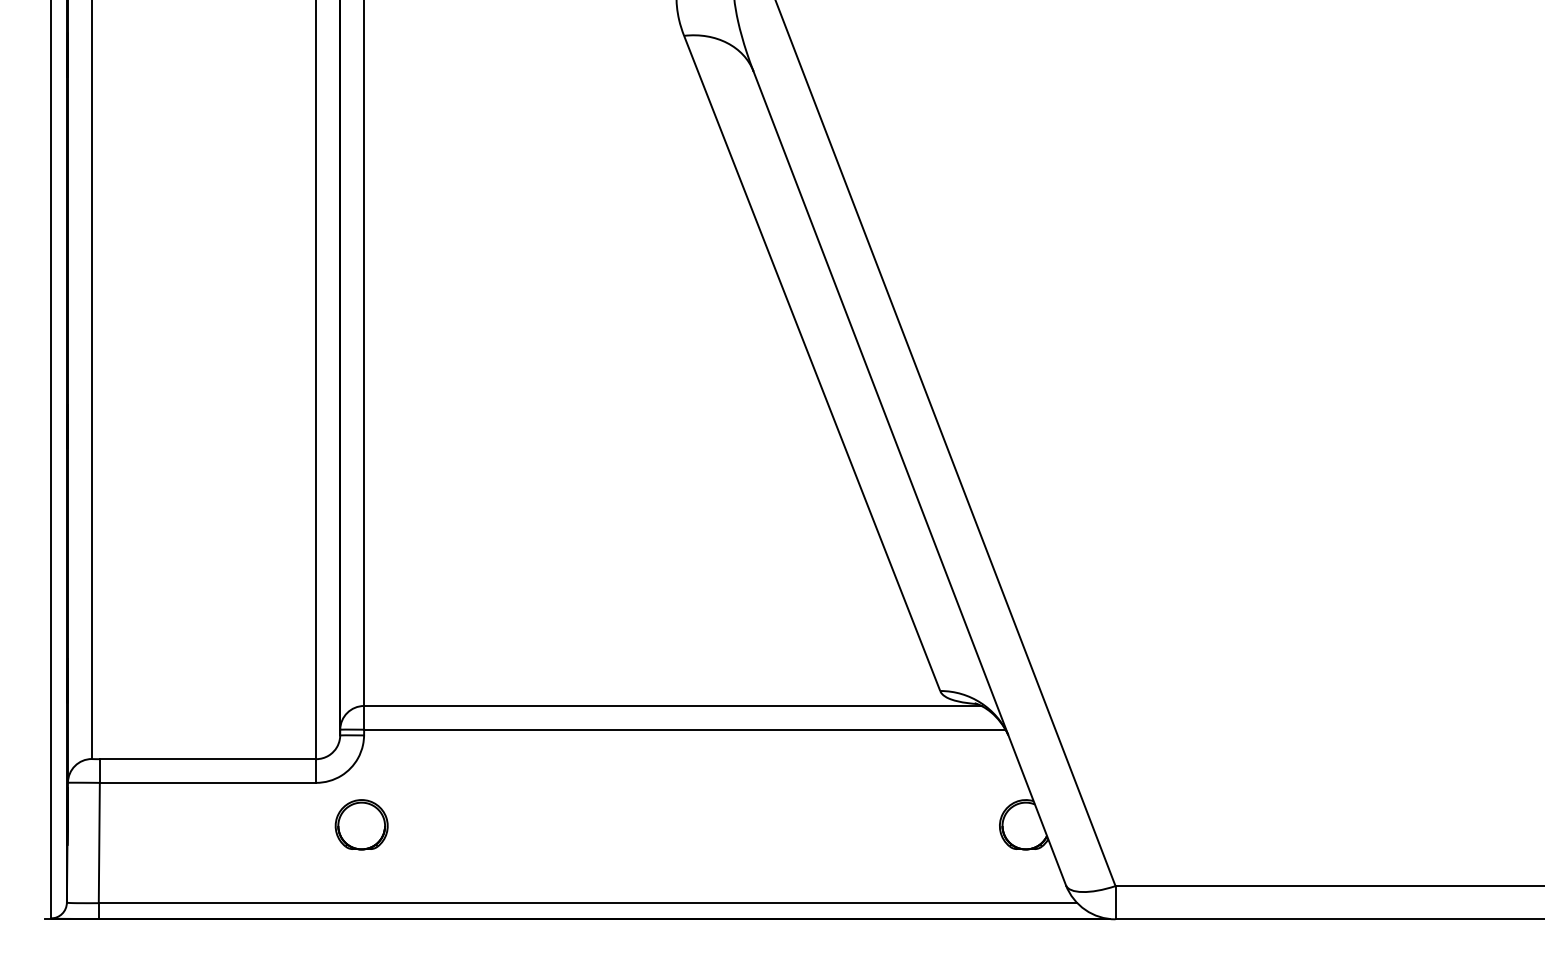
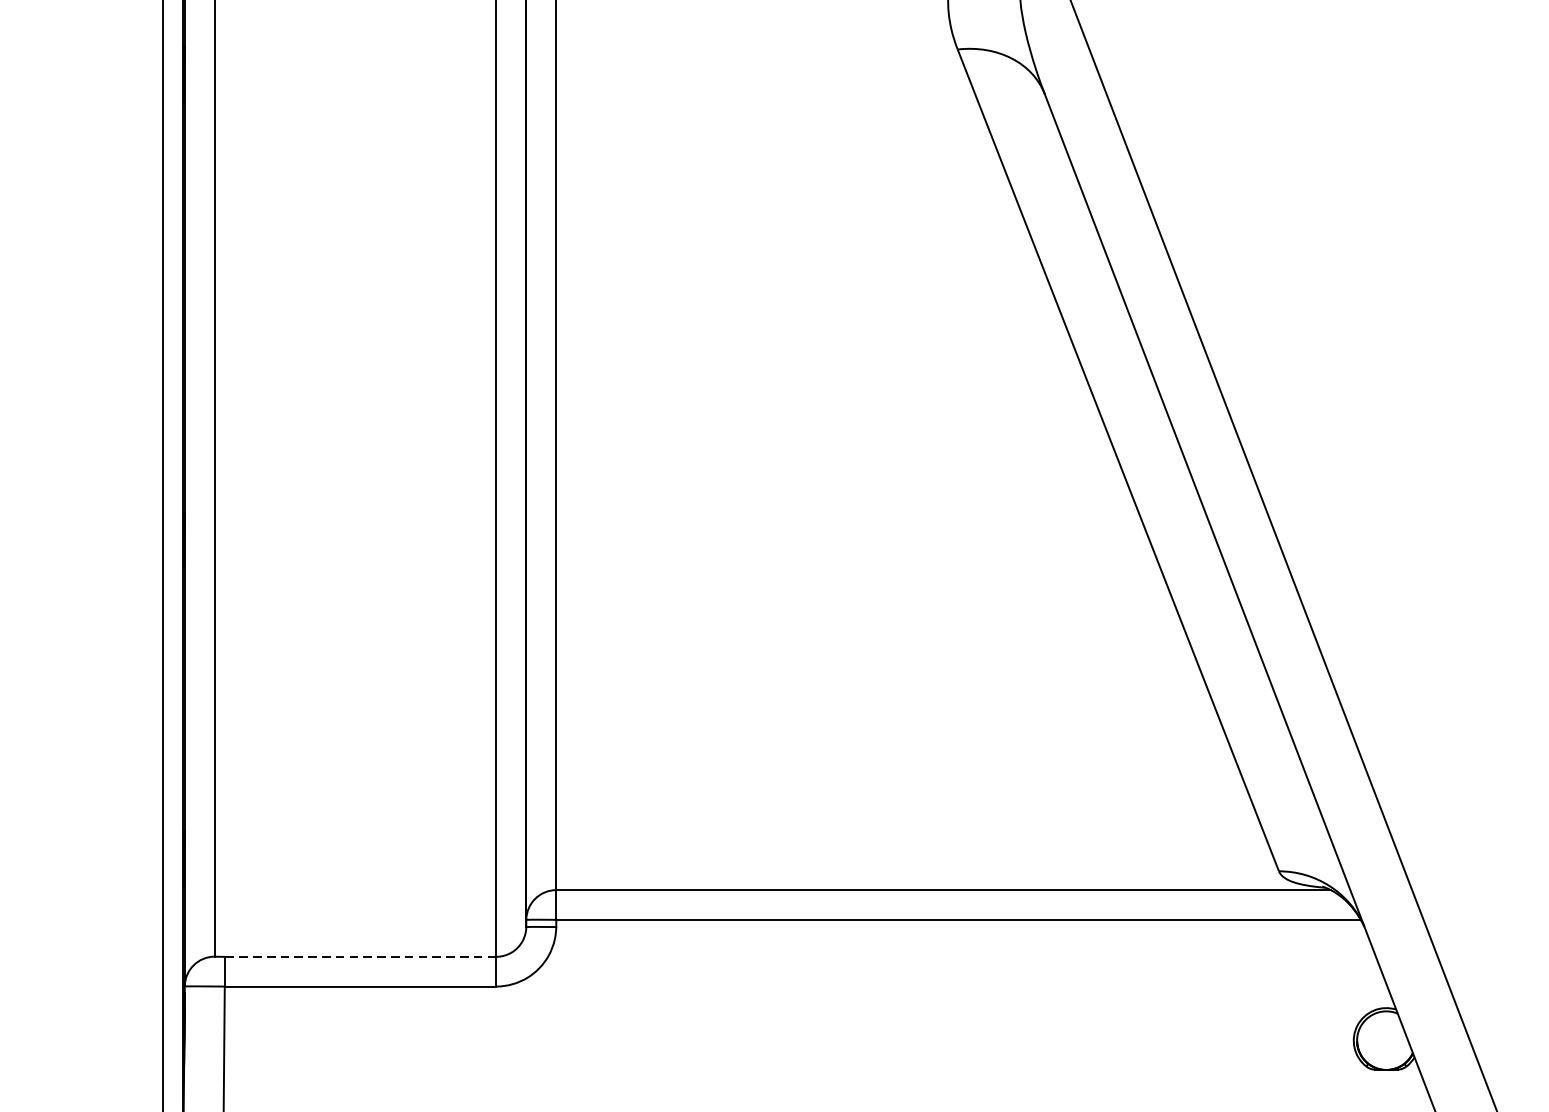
line: (207, 759) -> (359, 957), solid -> dashed
part: (361, 824) -> (552, 1038), removed

